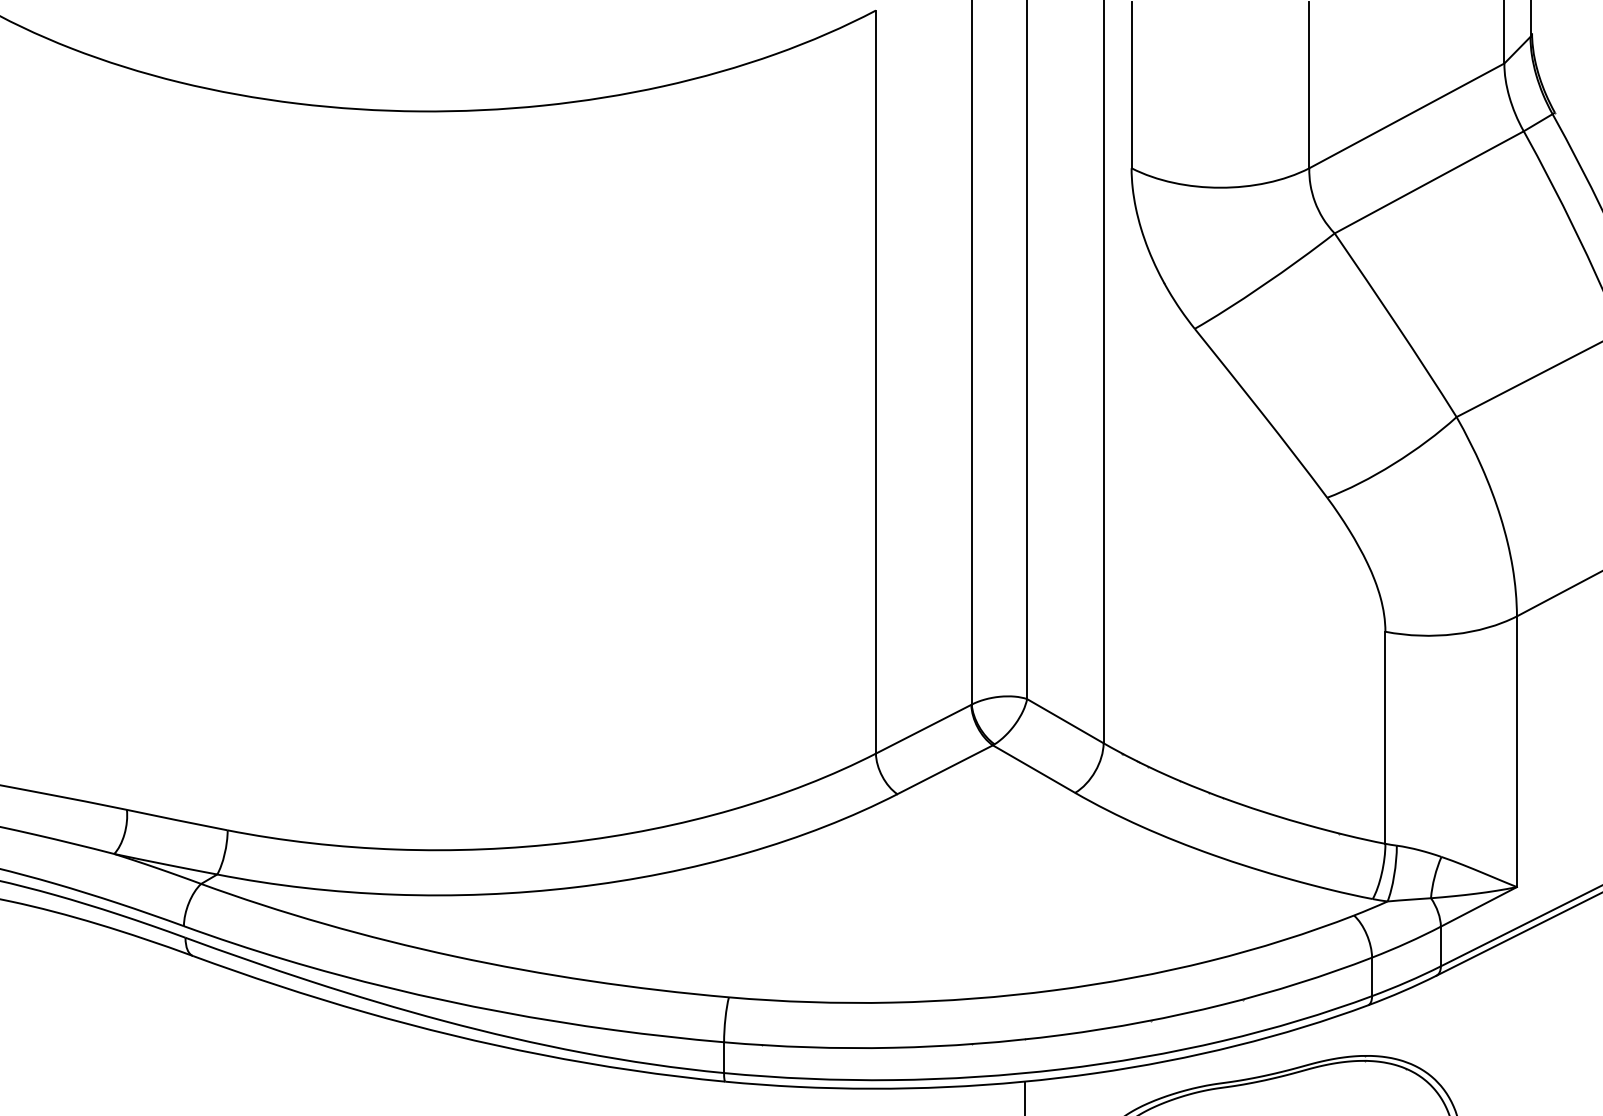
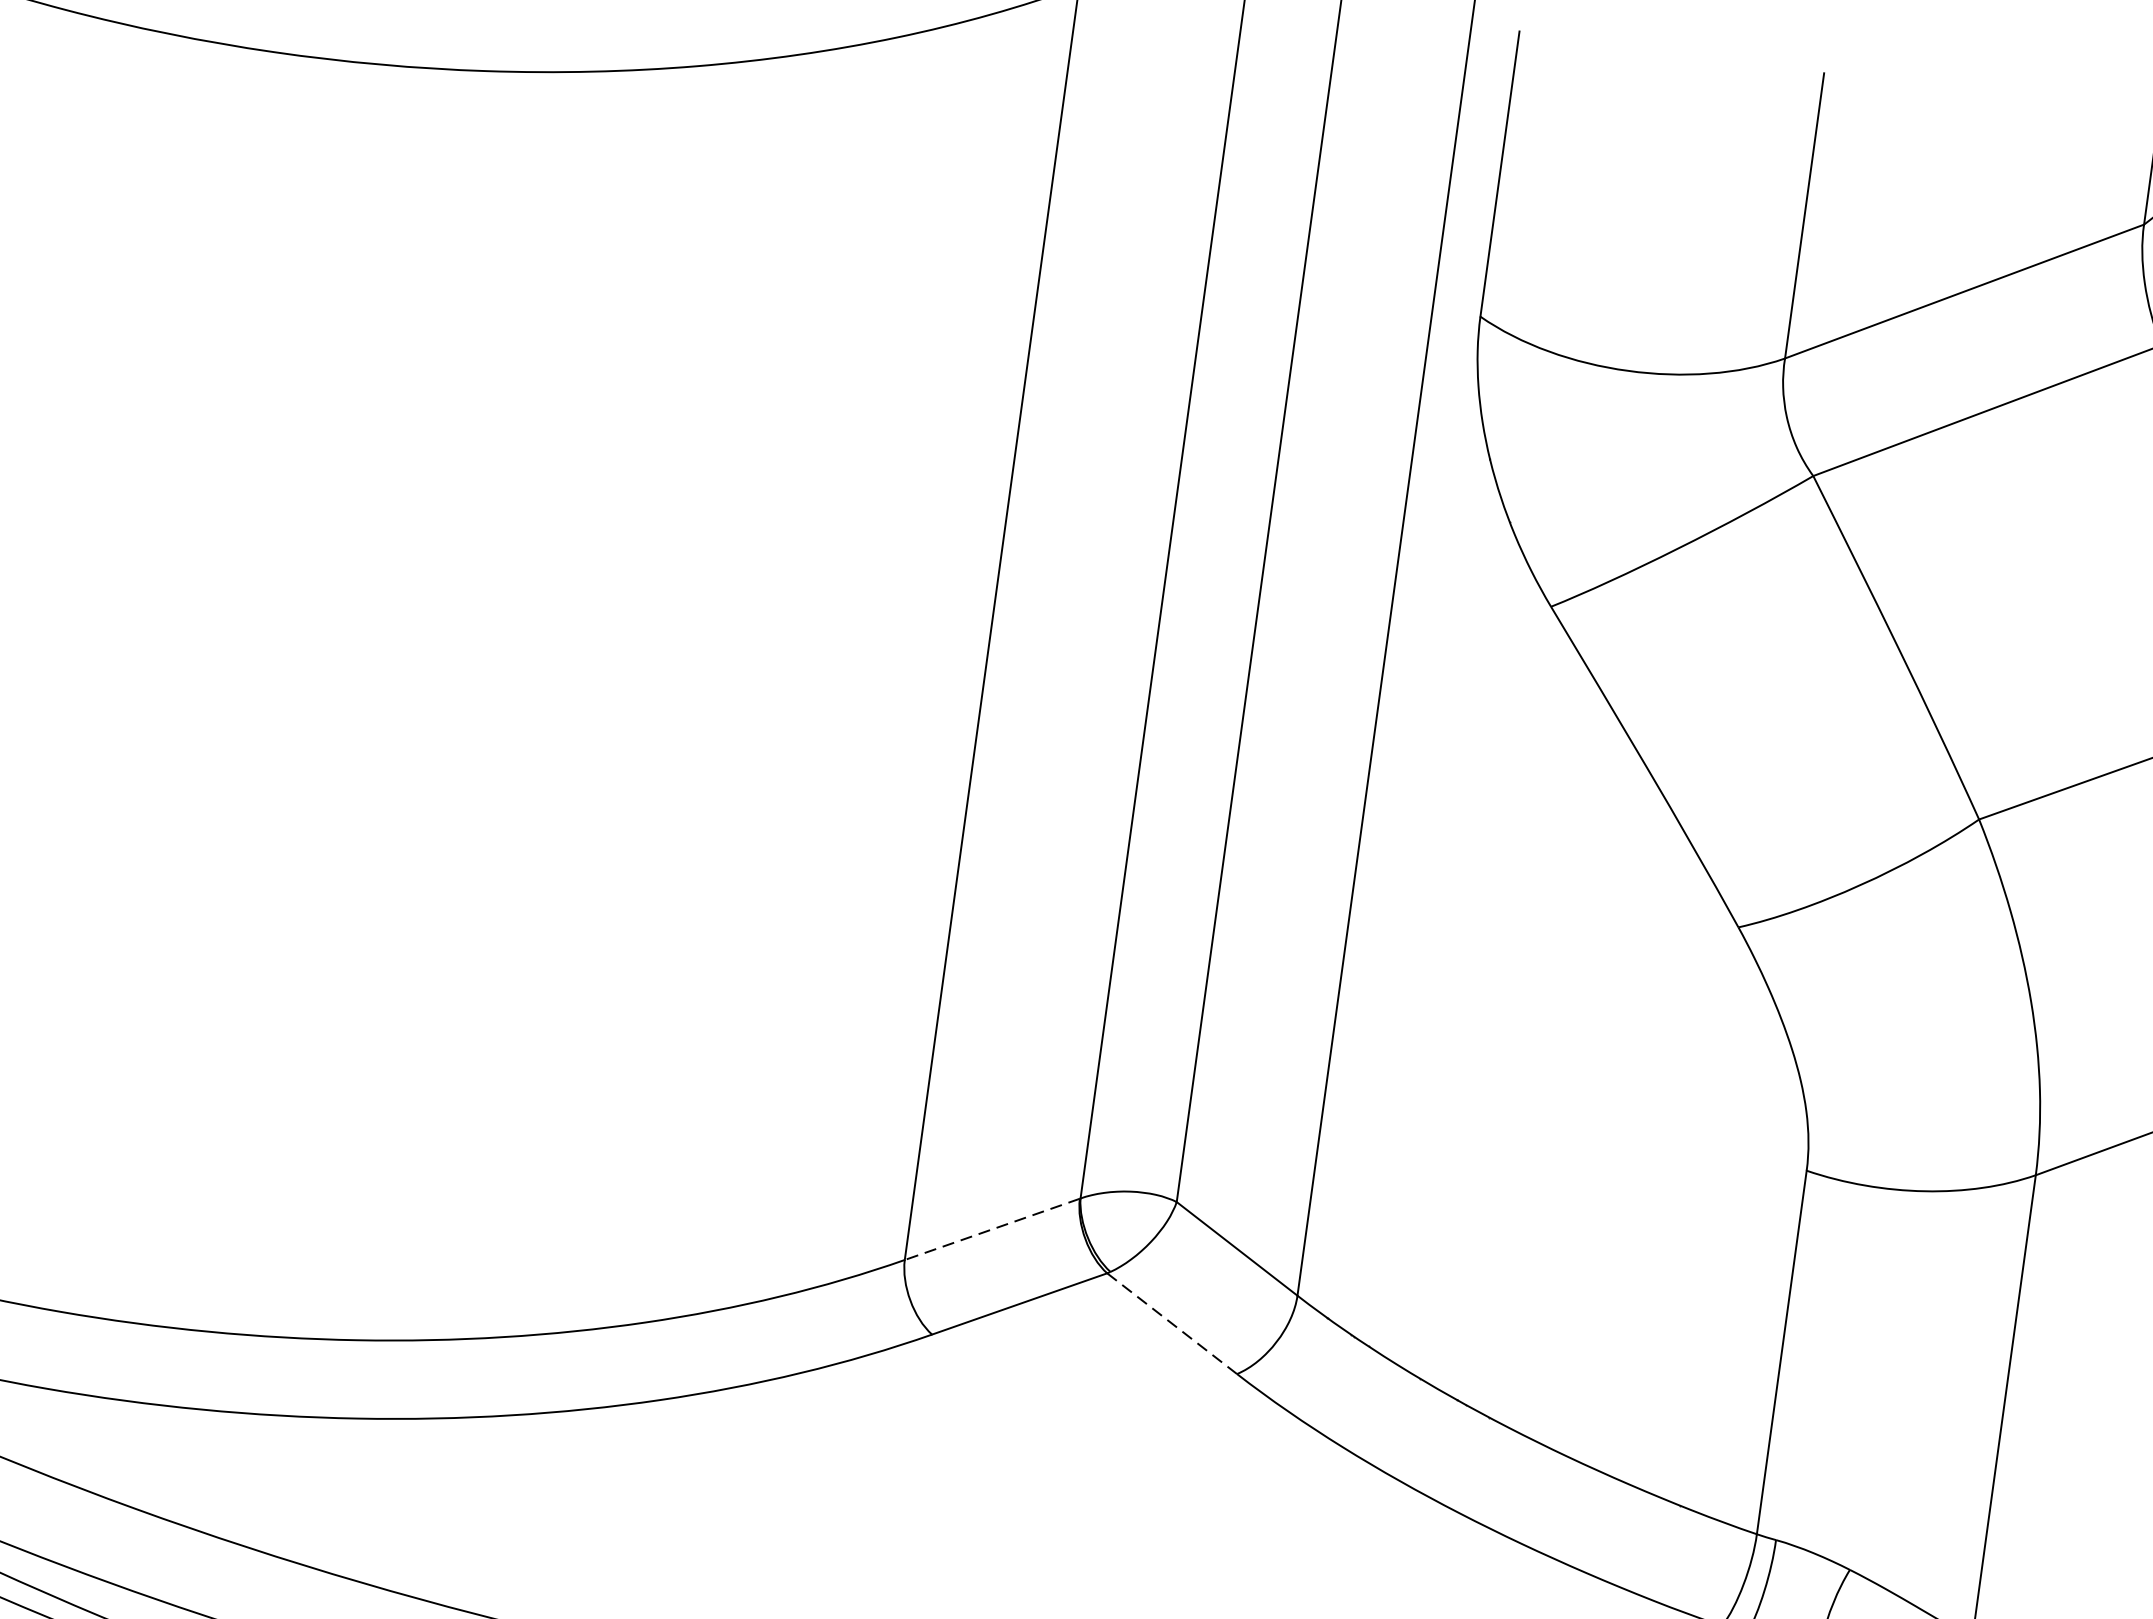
line: (923, 729) -> (991, 1229), solid -> dashed
line: (1034, 769) -> (1172, 1324), solid -> dashed

